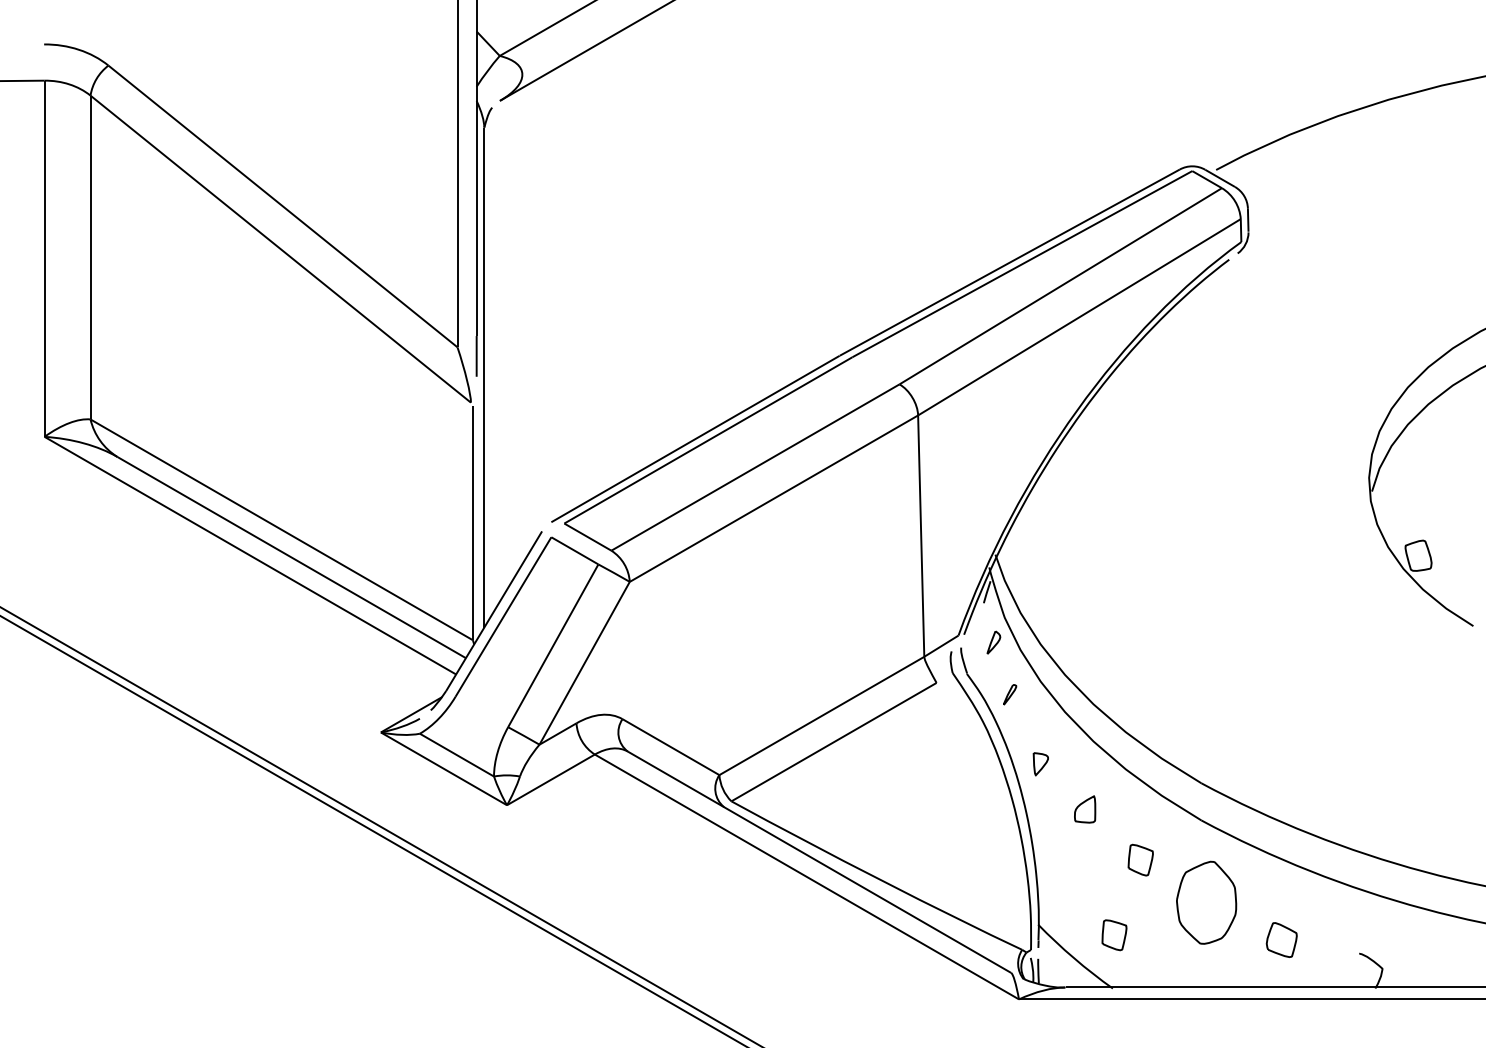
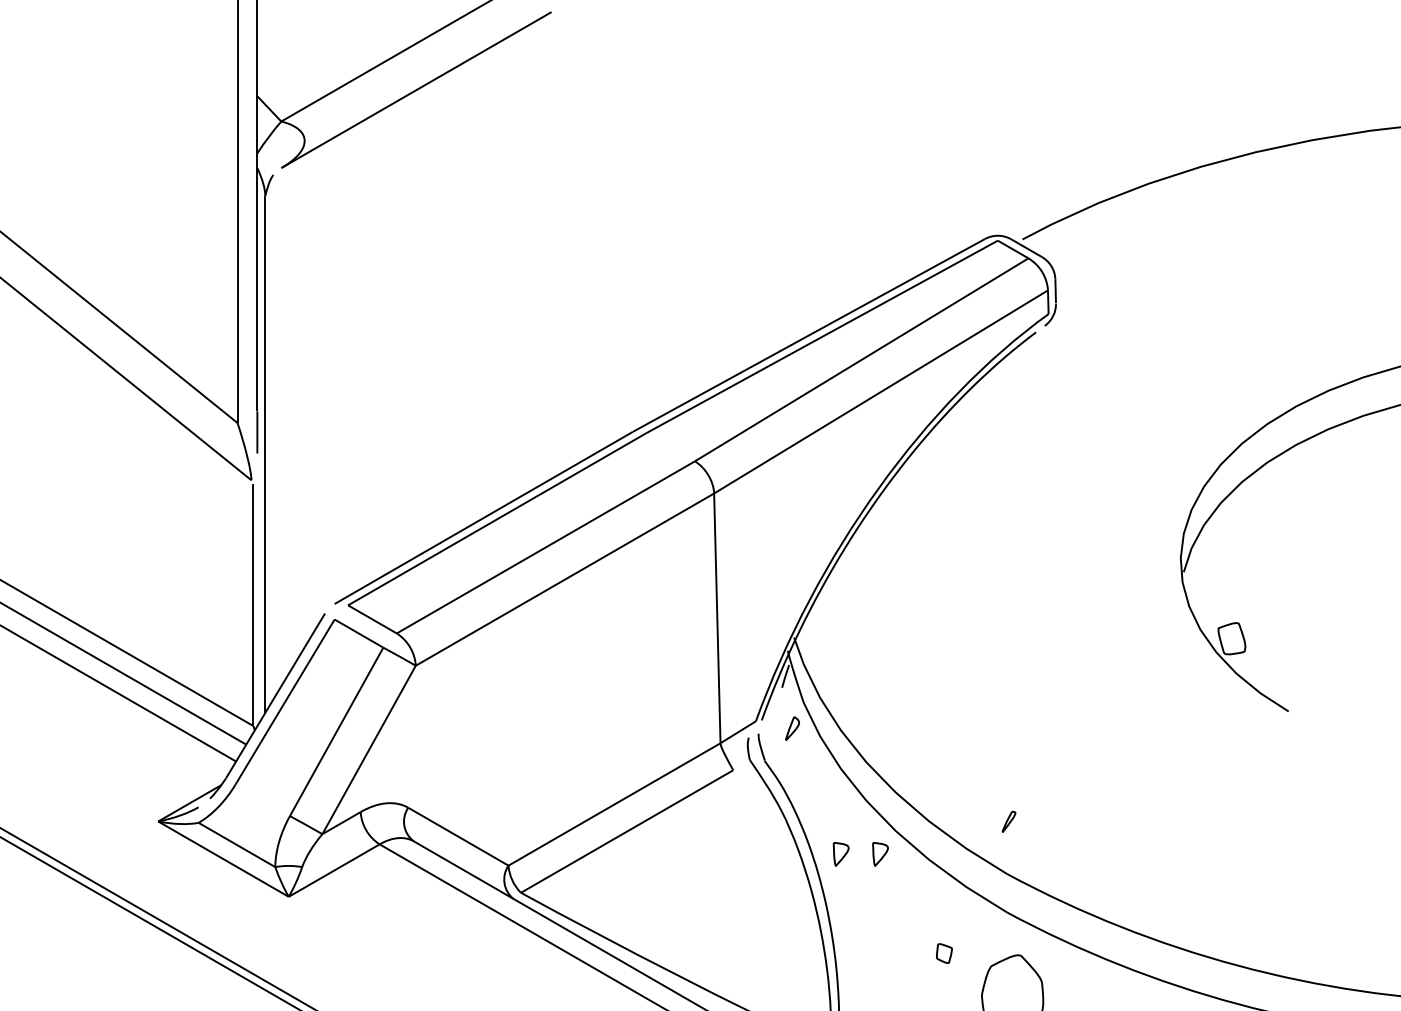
part: (1010, 694) -> (1009, 821), moved
part: (1078, 764) -> (880, 854), added
part: (1085, 809) -> (887, 901), removed
part: (1140, 859) -> (944, 952), size x0.6

